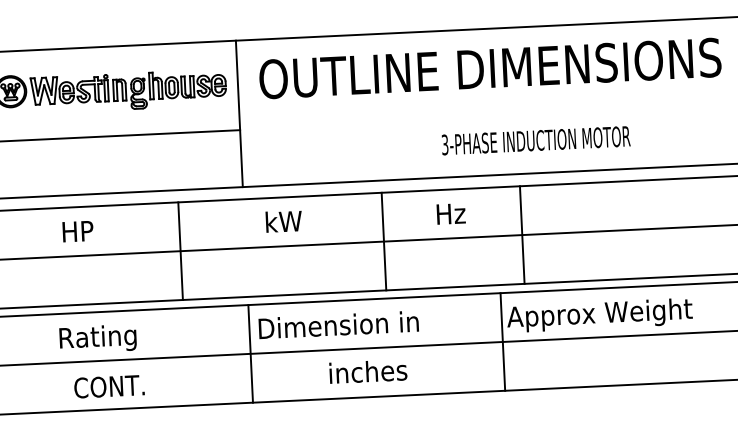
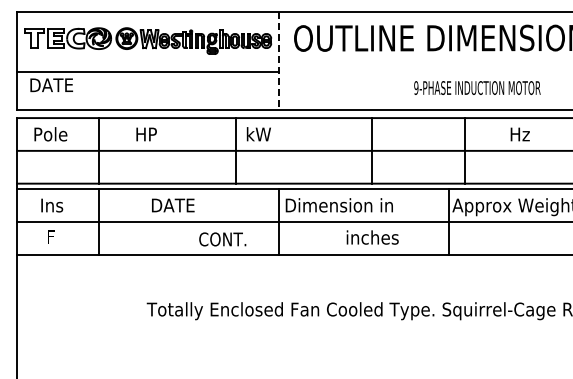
line: (239, 115) -> (279, 61), solid -> dashed
text: (445, 144) -> (416, 87), 3-PHASE -> 9-PHASE
text: (450, 214) -> (519, 134), moved
text: (283, 221) -> (258, 134), moved
text: (77, 231) -> (146, 134), moved
text: (99, 339) -> (178, 207), Rating -> DATE
text: (367, 371) -> (372, 237), moved
text: (109, 386) -> (222, 239), moved

